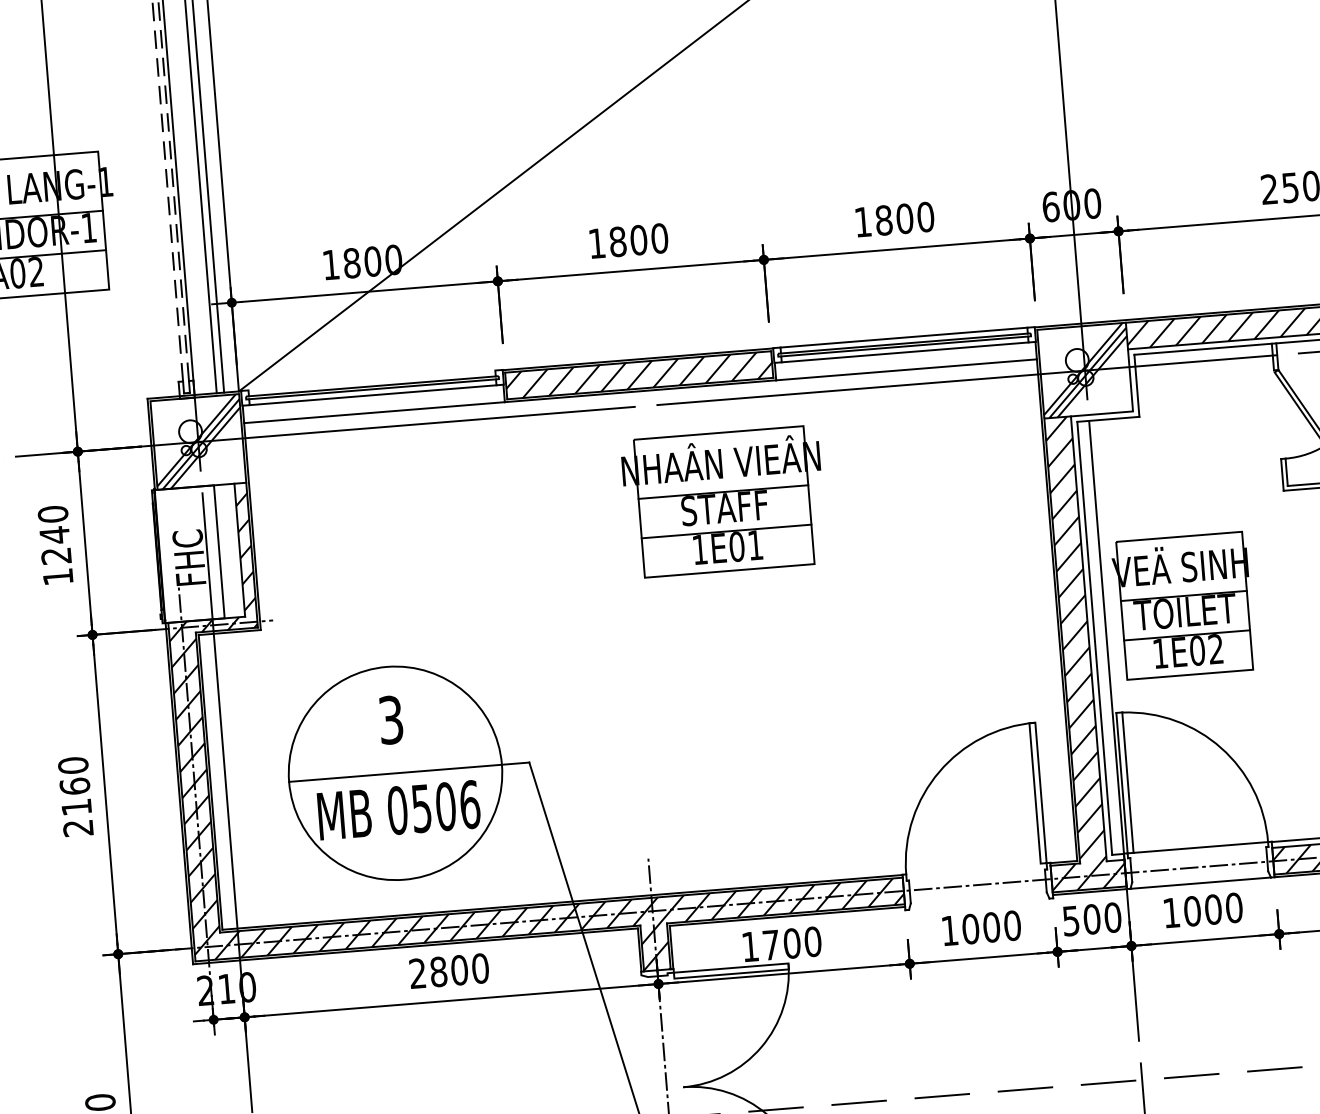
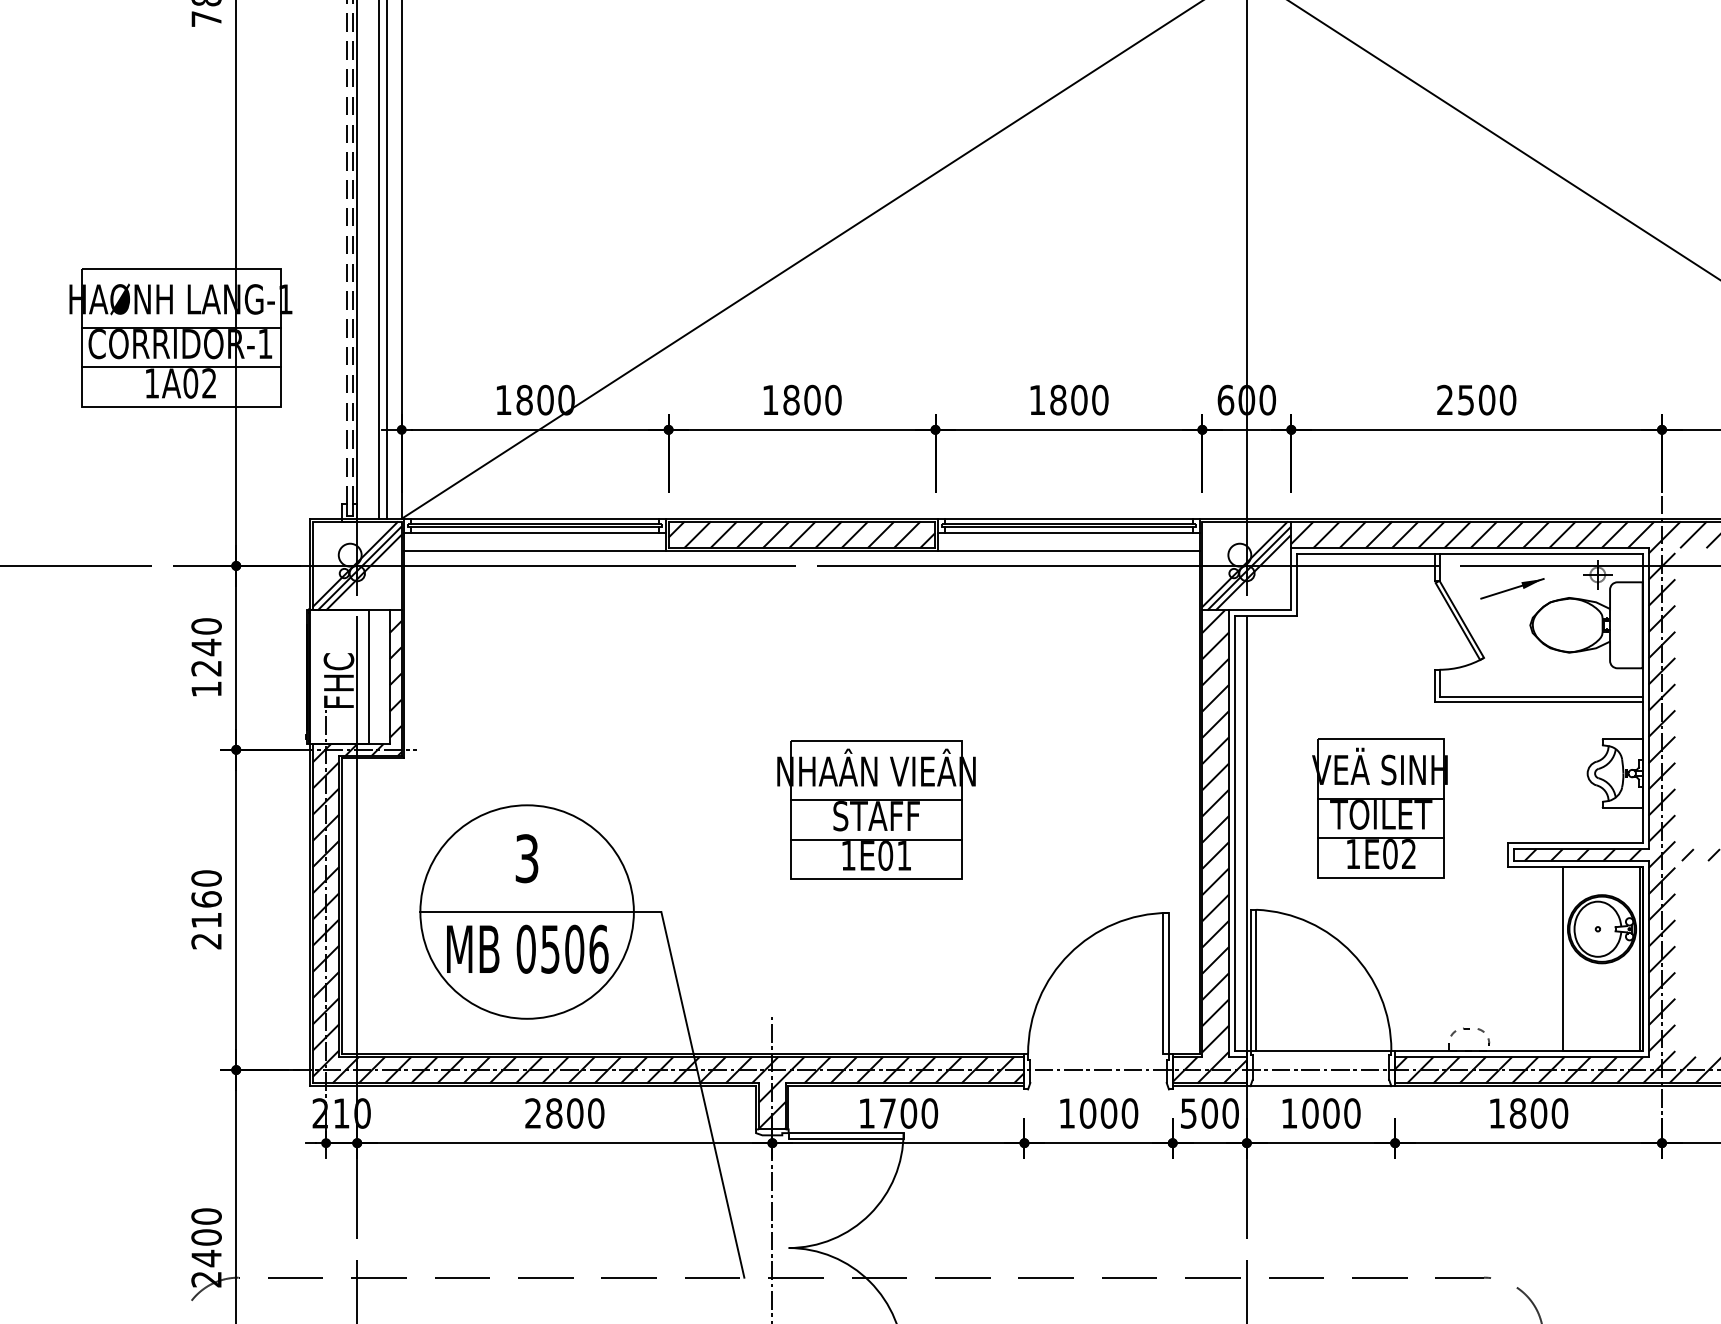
line: (371, 380) -> (534, 518), added
part: (724, 501) -> (876, 809), moved
part: (1183, 606) -> (1379, 808), moved

